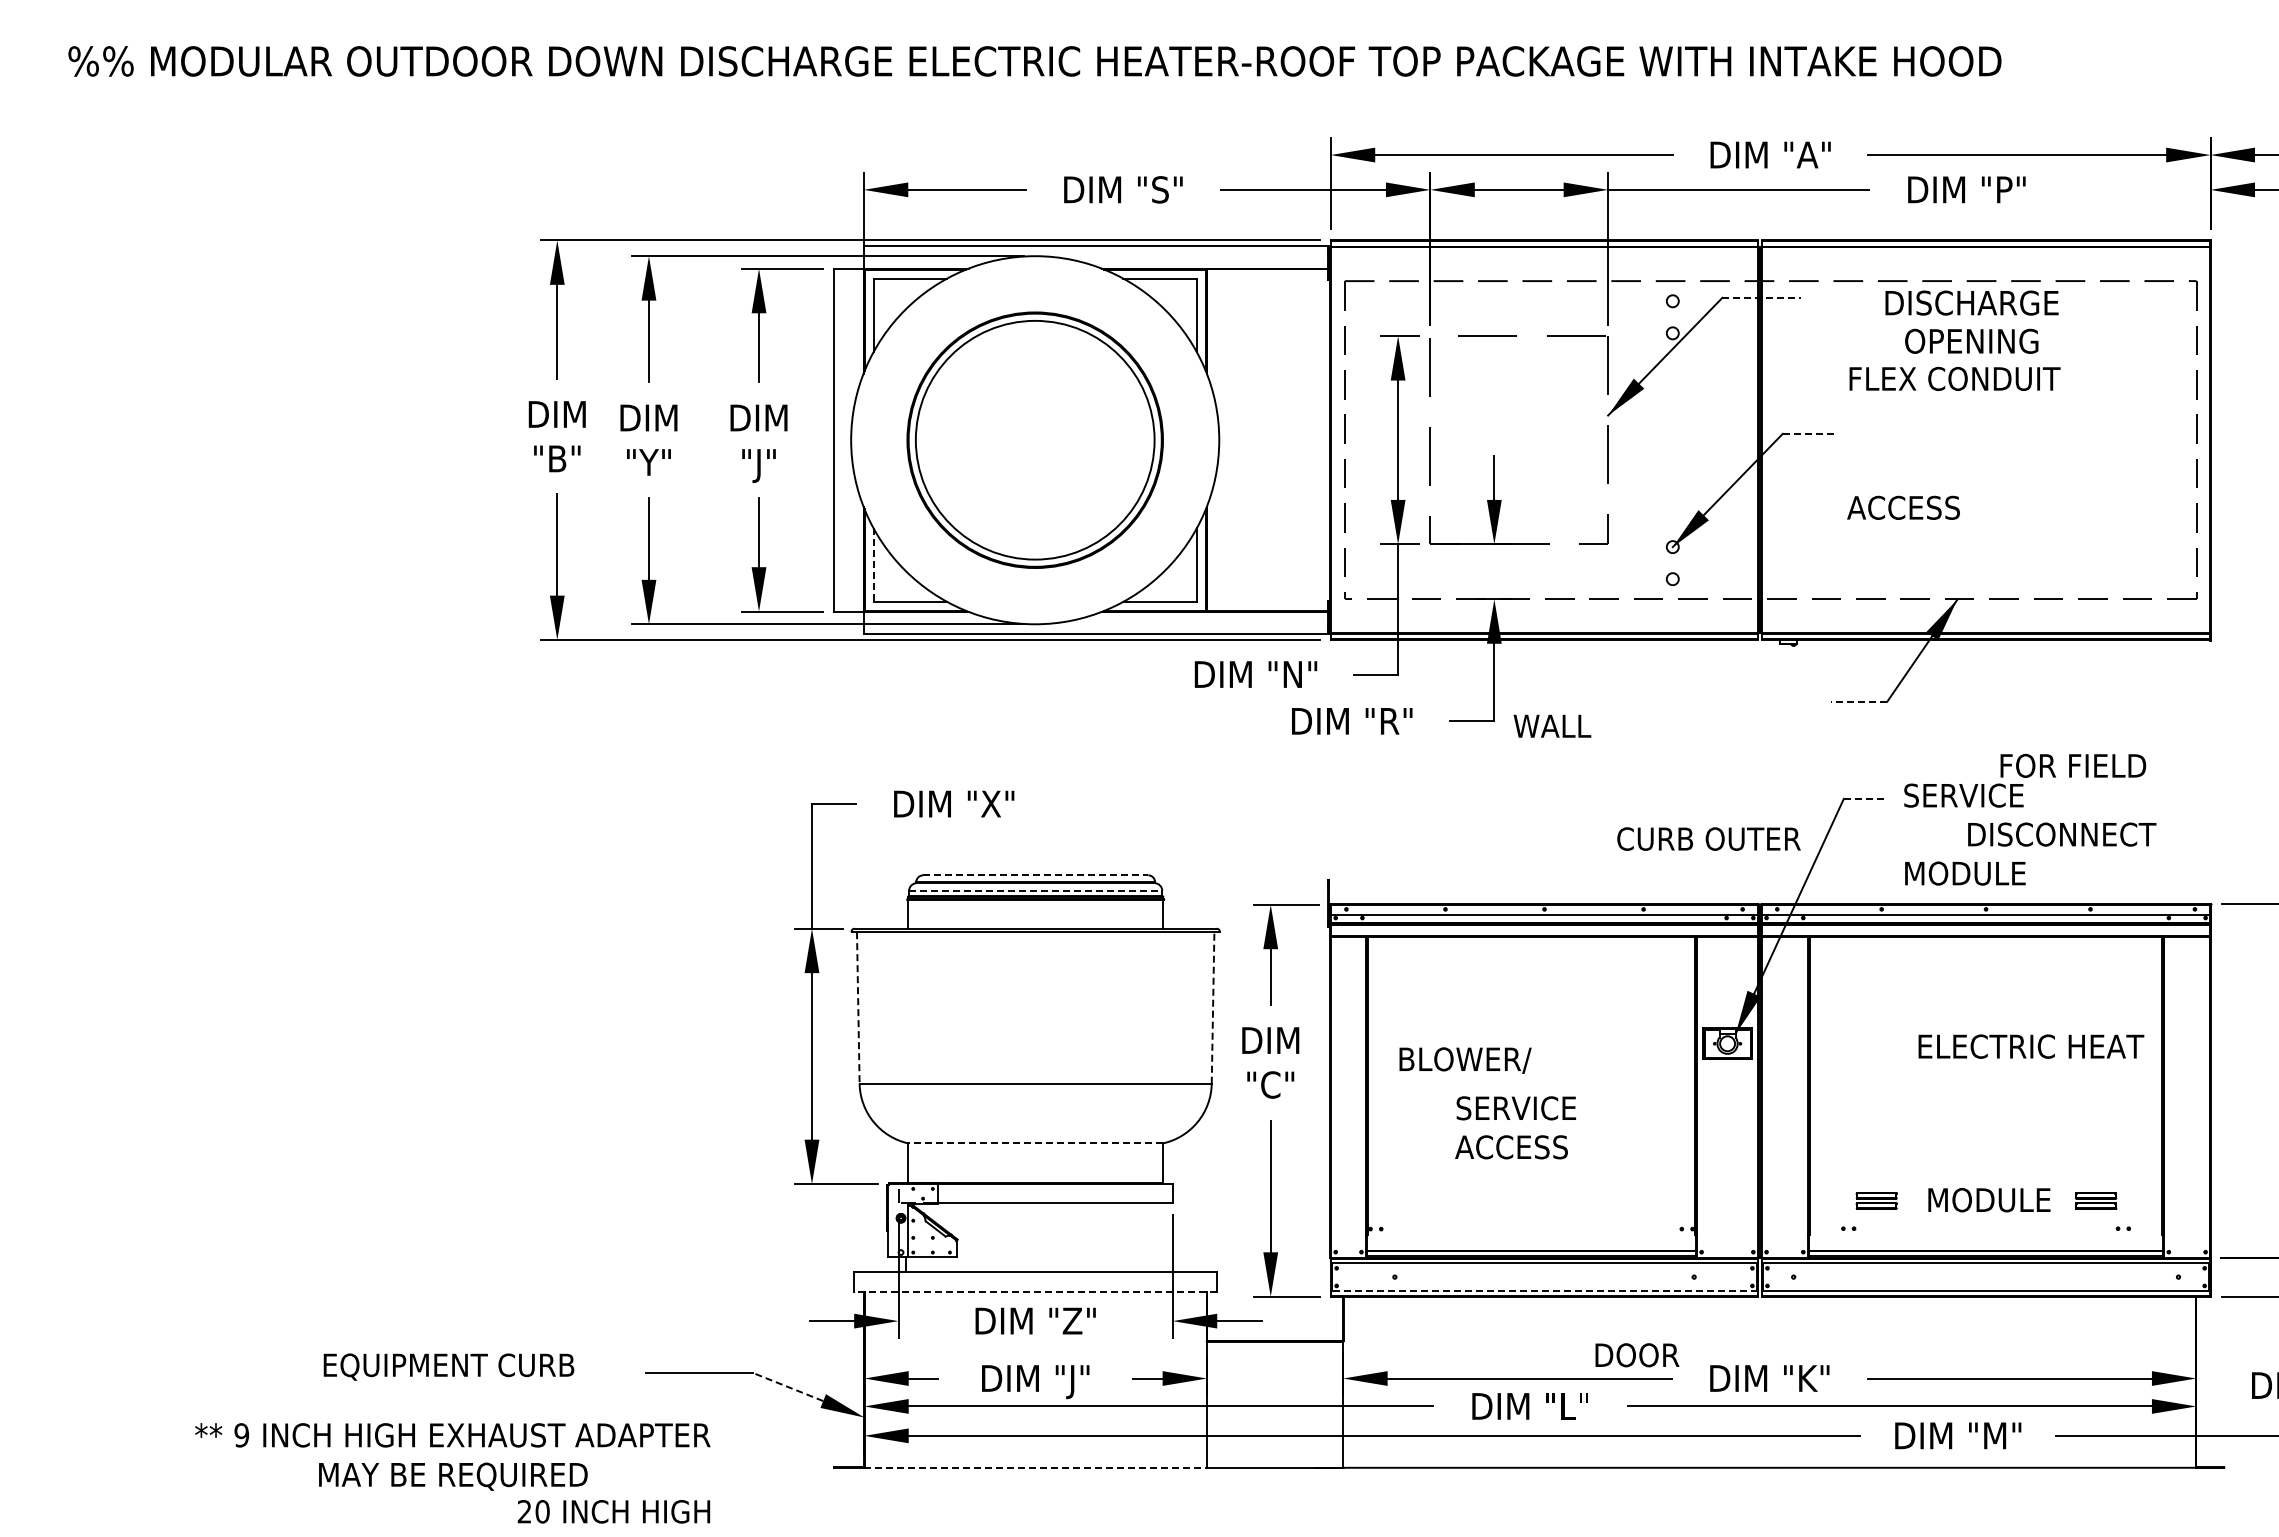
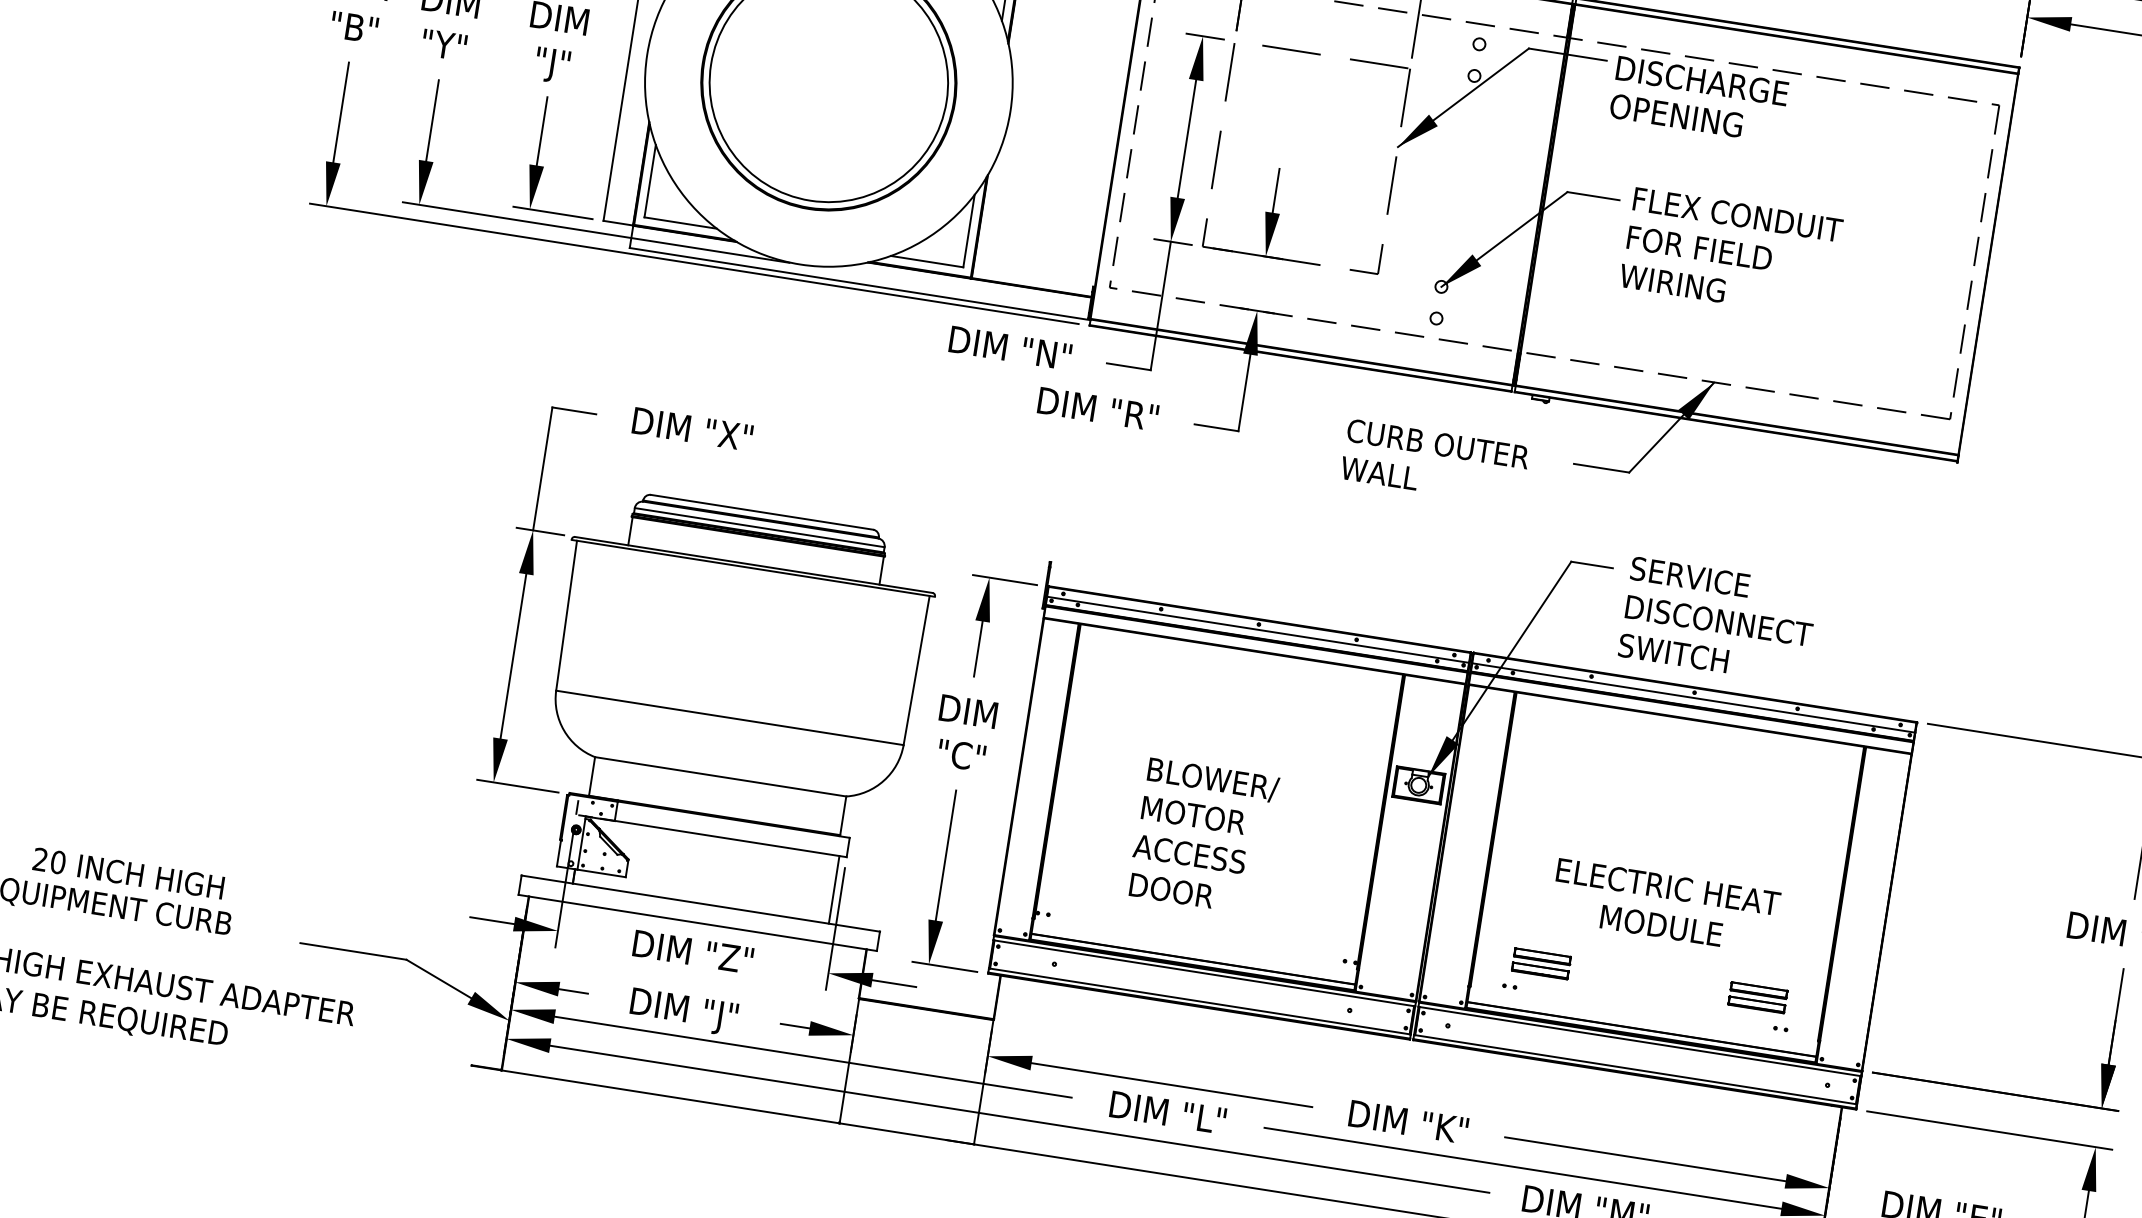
line: (1762, 297) -> (1568, 54), dashed -> solid
text: (1971, 302) -> (1701, 80), moved
text: (1971, 340) -> (1676, 114), moved
text: (1954, 378) -> (1737, 214), moved
line: (1809, 433) -> (1593, 195), dashed -> solid
text: (1903, 507) -> (1675, 283), ACCESS -> WIRING
line: (873, 565) -> (649, 181), dashed -> solid
line: (1859, 701) -> (1601, 468), dashed -> solid
text: (1552, 725) -> (1379, 472), moved
text: (2073, 765) -> (1699, 247), moved
line: (1865, 798) -> (1592, 564), dashed -> solid
text: (2062, 834) -> (1719, 620), moved
text: (1708, 838) -> (1437, 443), moved
text: (1964, 873) -> (1678, 653), MODULE -> SWITCH
line: (1035, 875) -> (761, 512), dashed -> solid
line: (1035, 890) -> (759, 527), dashed -> solid
line: (858, 1007) -> (566, 615), dashed -> solid
line: (1213, 1007) -> (917, 670), dashed -> solid
text: (2031, 1046) -> (1668, 886), moved
text: (1465, 1060) -> (1213, 780), moved
text: (1516, 1108) -> (1200, 816), SERVICE -> MOTOR
line: (1035, 1143) -> (720, 776), dashed -> solid
part: (1876, 1200) -> (1541, 963), size x1.43
text: (1989, 1200) -> (1661, 926), moved
part: (2095, 1200) -> (1757, 996), size x1.43
line: (1165, 1237) -> (834, 889), added
line: (1035, 1291) -> (697, 922), dashed -> solid
line: (1544, 1291) -> (1199, 1001), dashed -> solid
text: (1637, 1355) -> (1171, 890), moved
line: (788, 1387) -> (439, 979), dashed -> solid
line: (1036, 1467) -> (671, 1096), dashed -> solid
text: (613, 1511) -> (128, 873), moved

